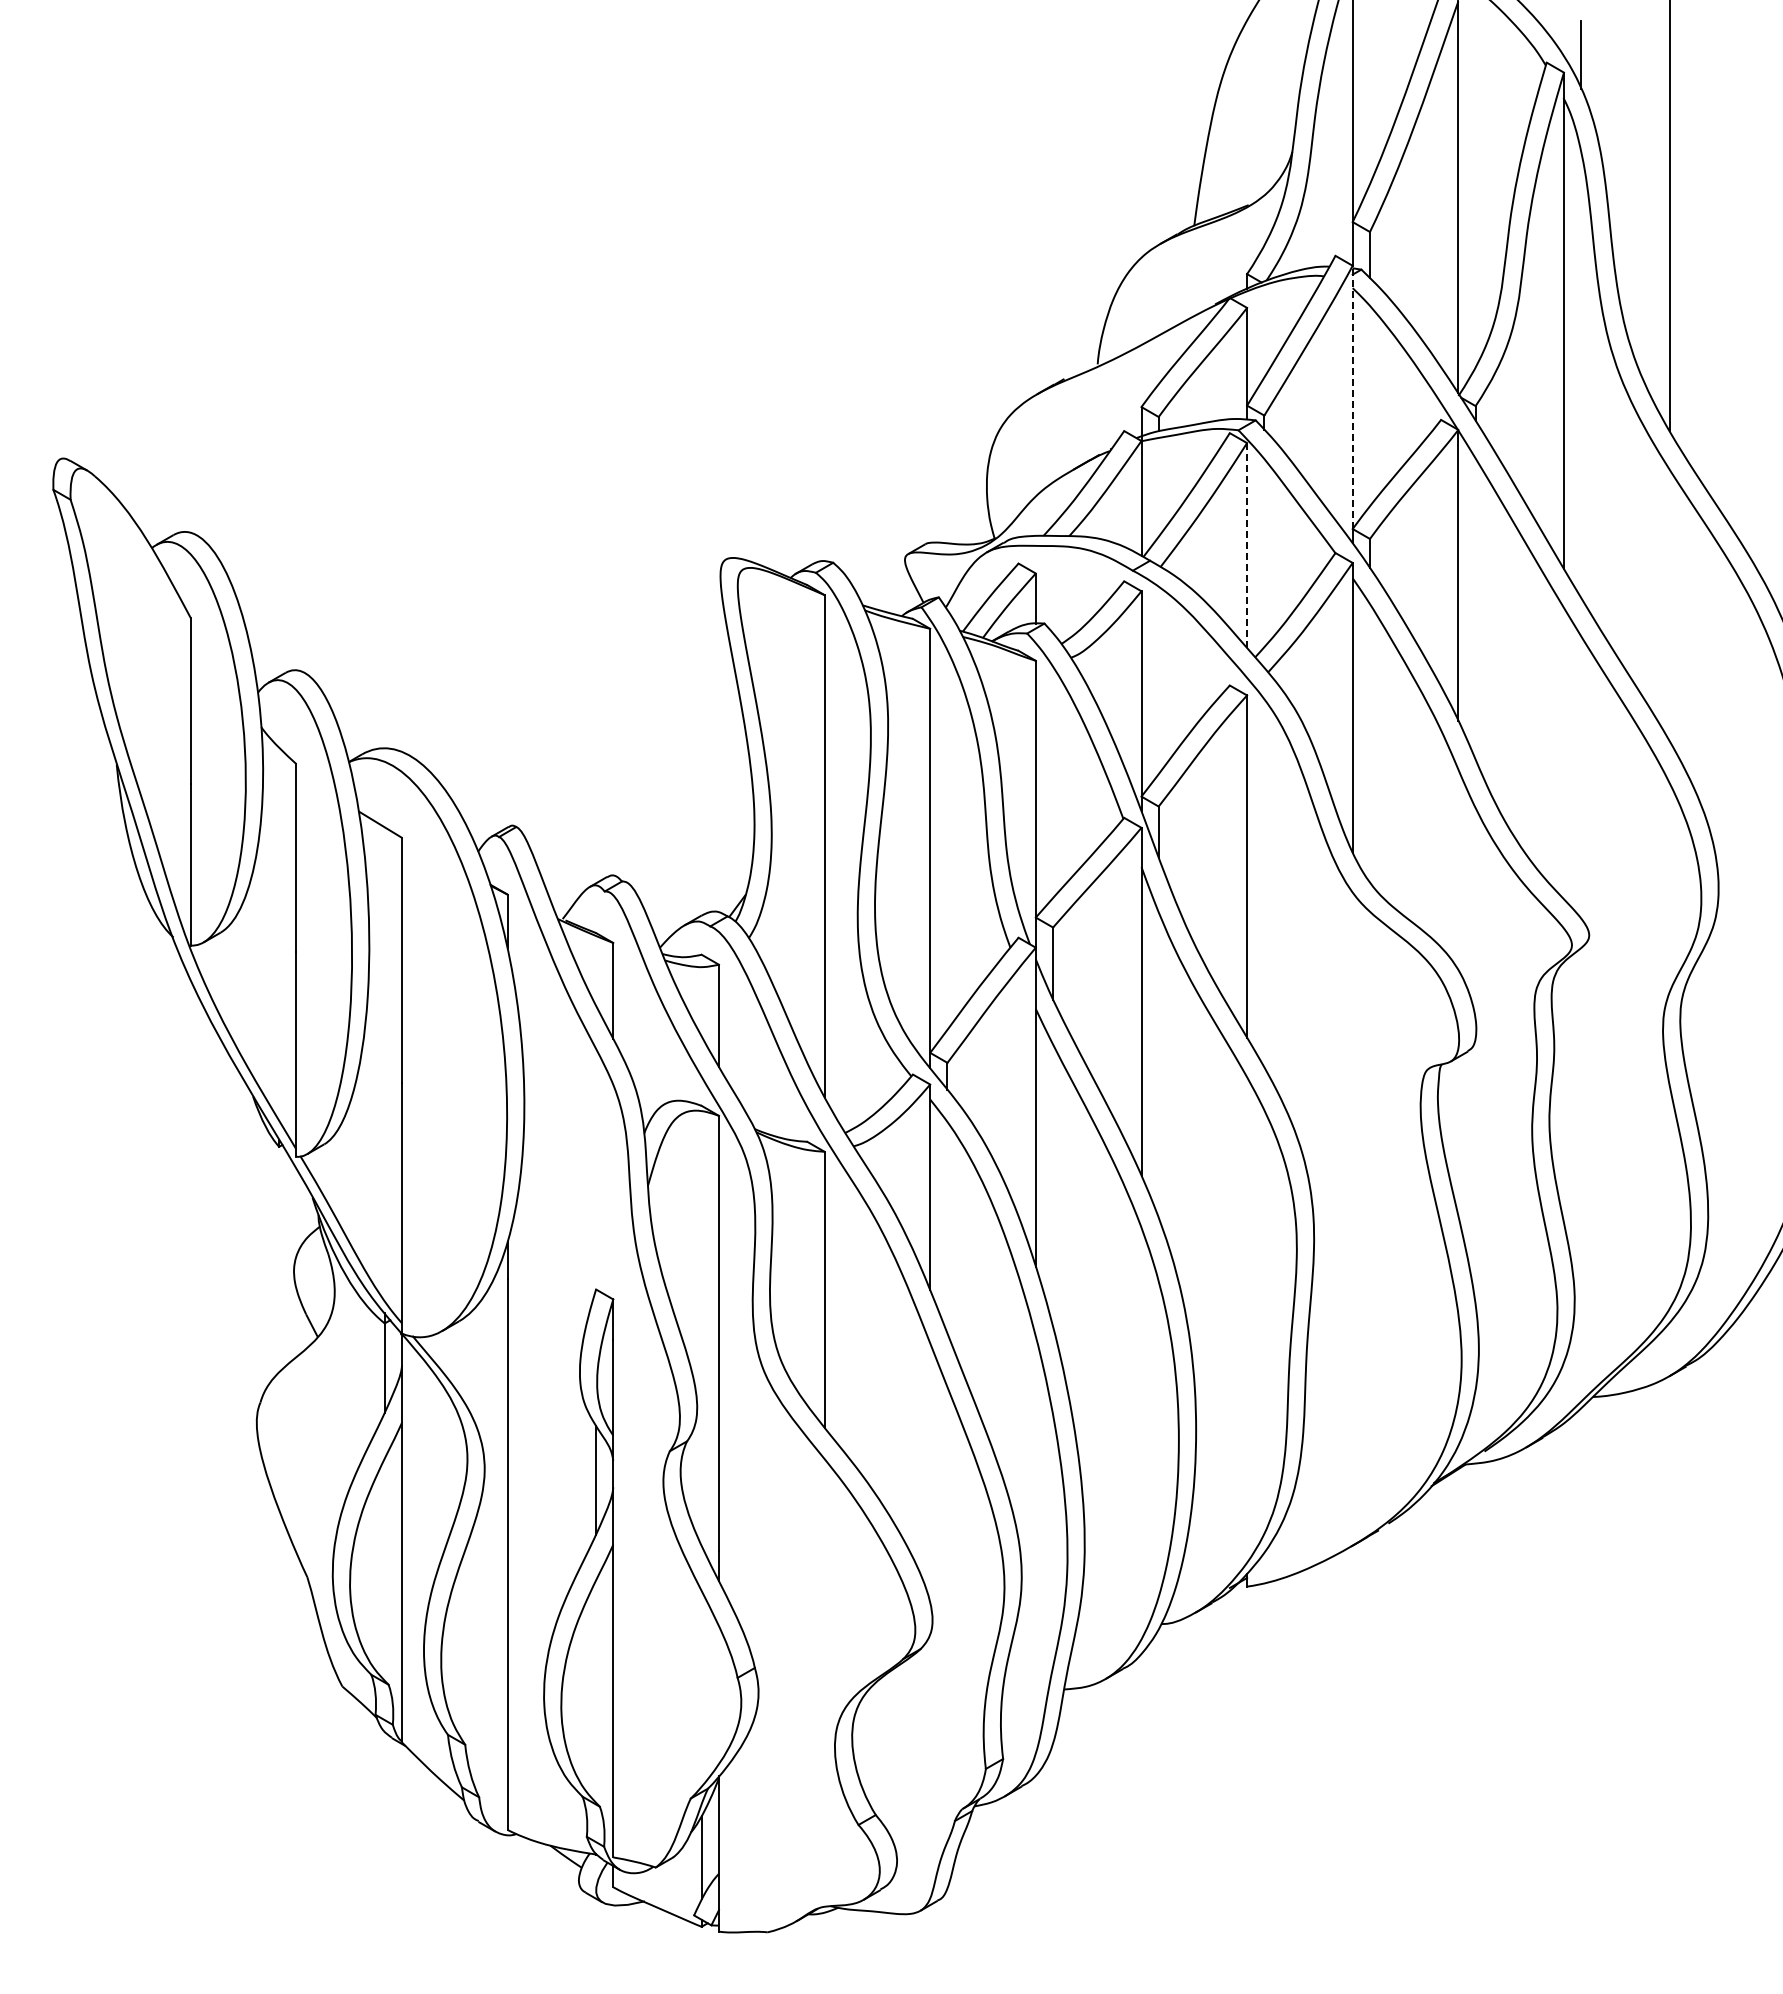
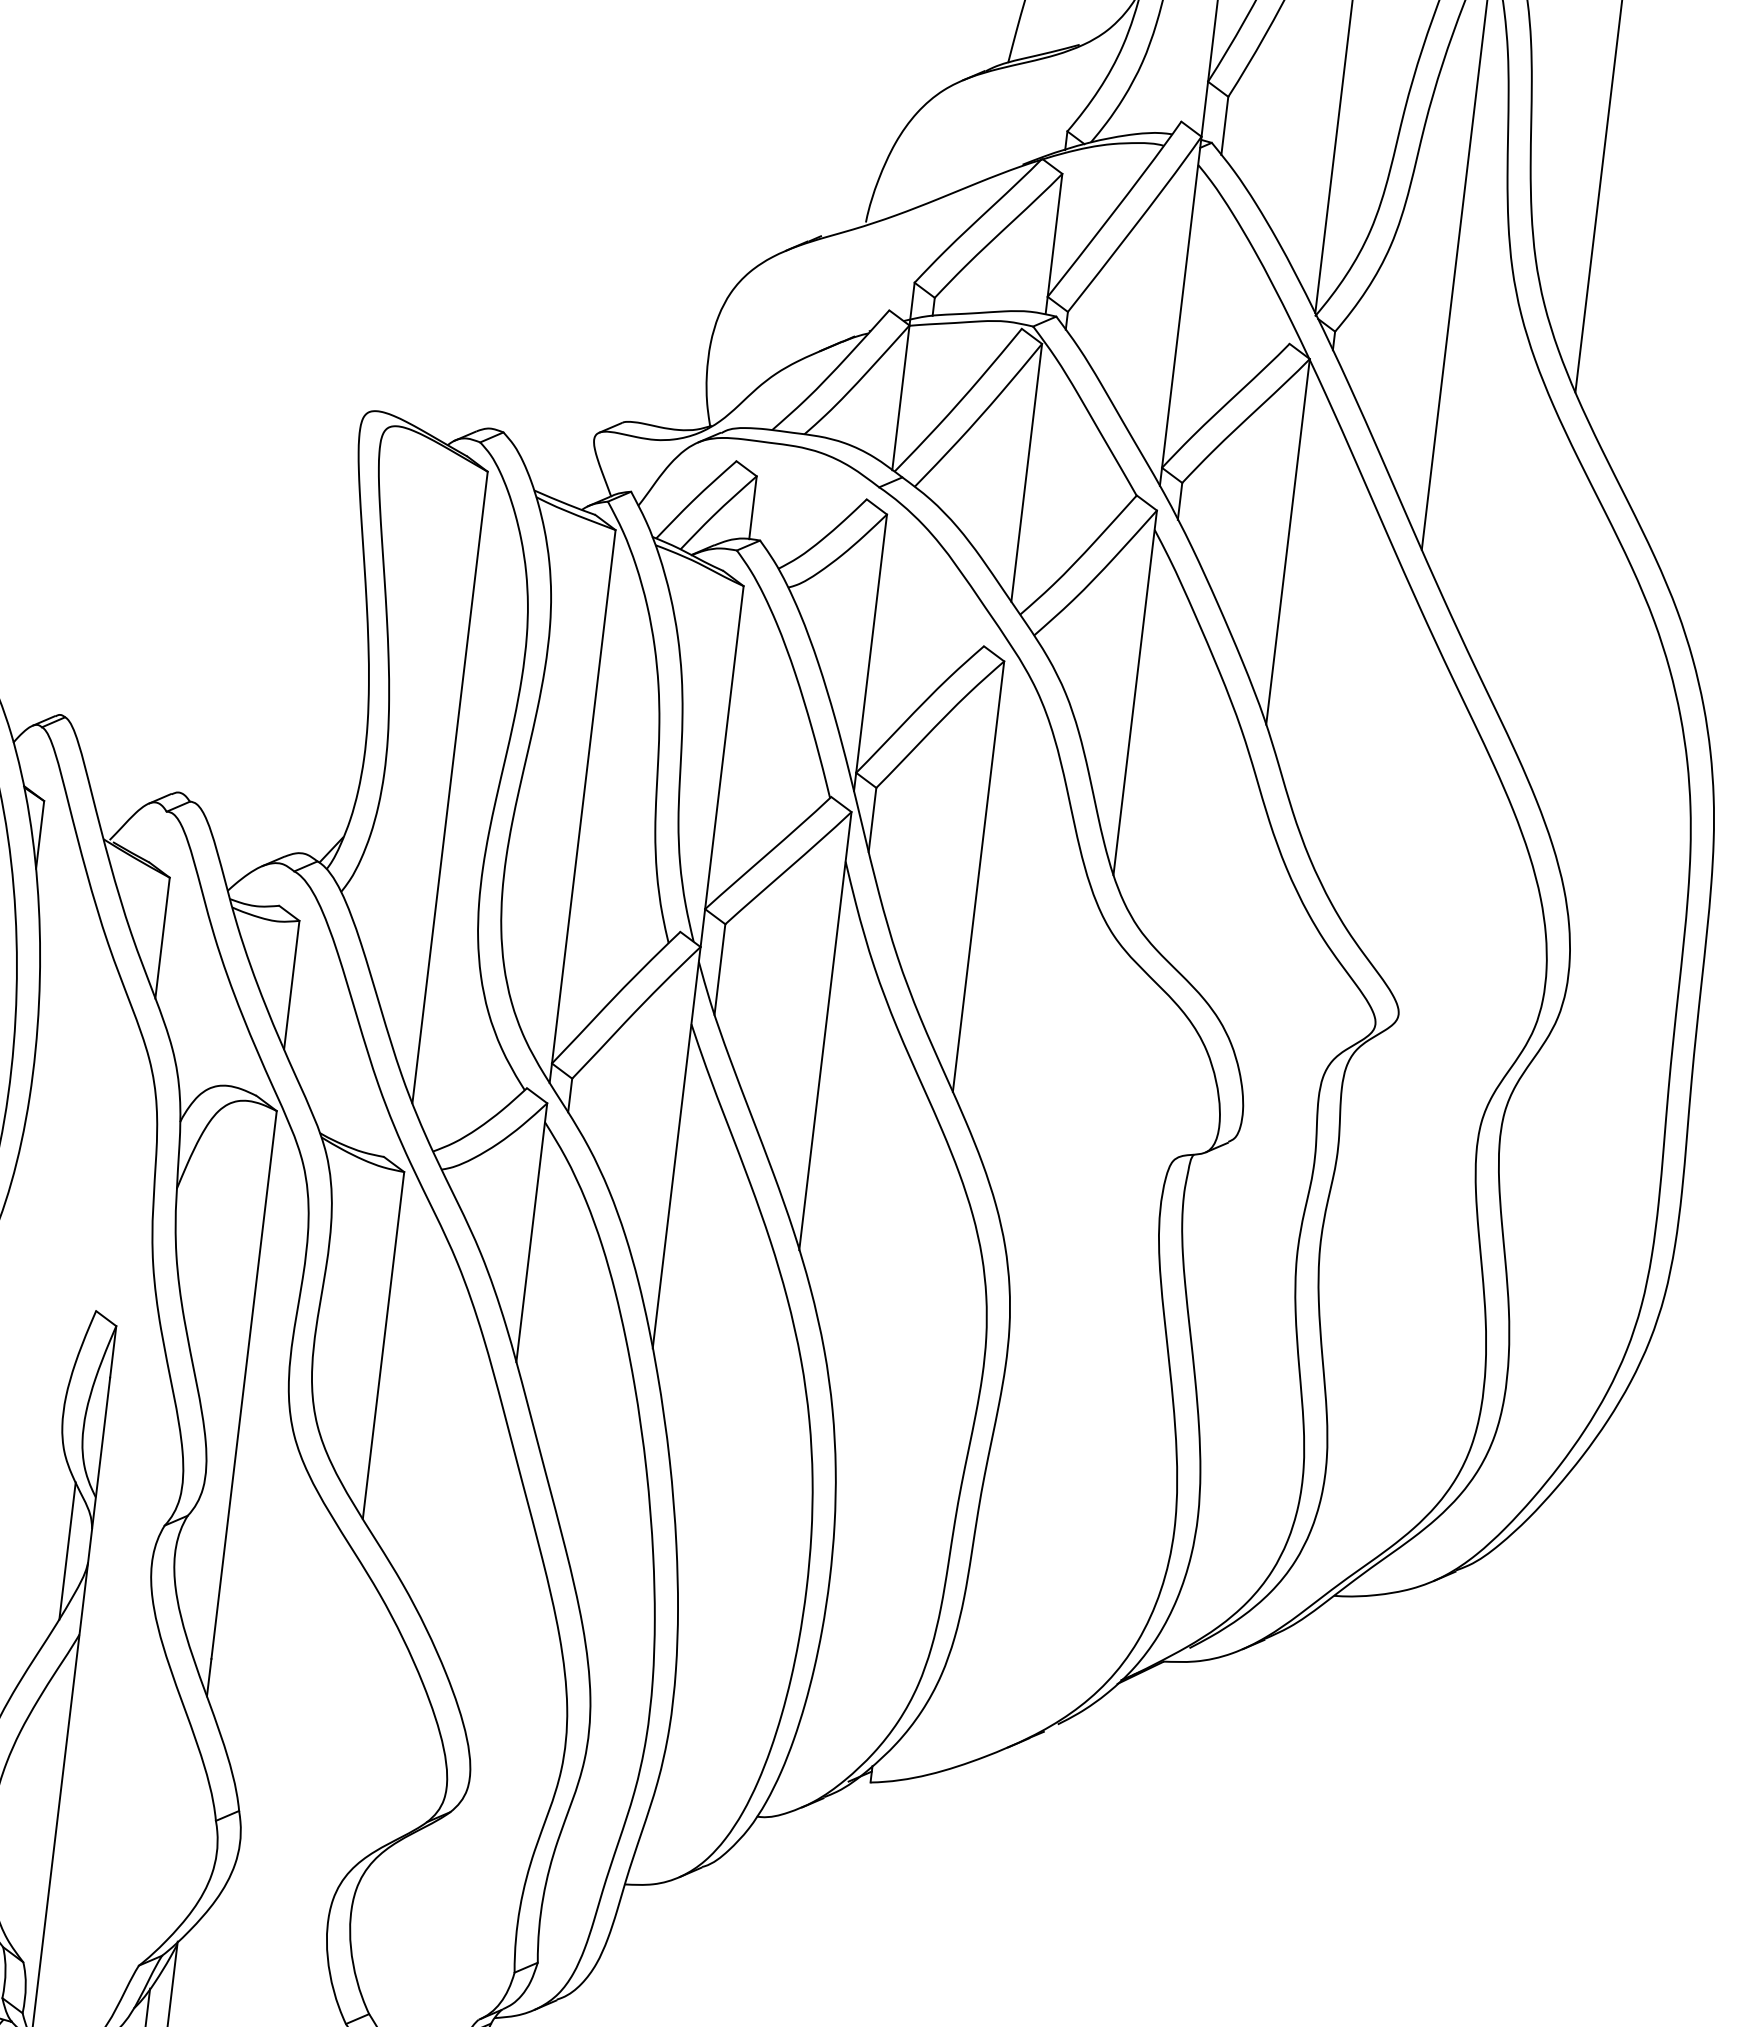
line: (1352, 397) -> (1181, 302), dashed -> solid
line: (1247, 545) -> (1027, 472), dashed -> solid

